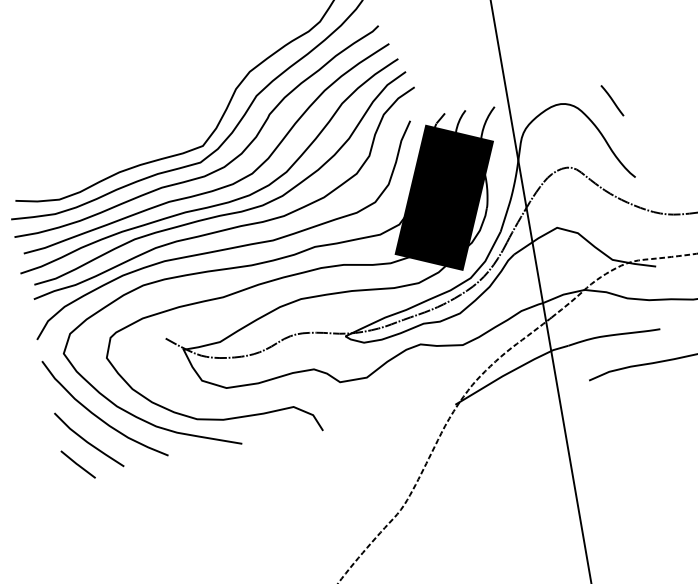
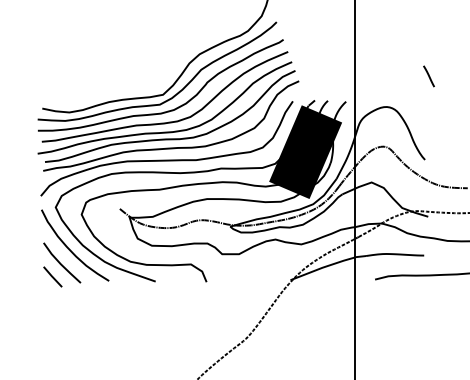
line: (611, 100) -> (428, 76), moved

